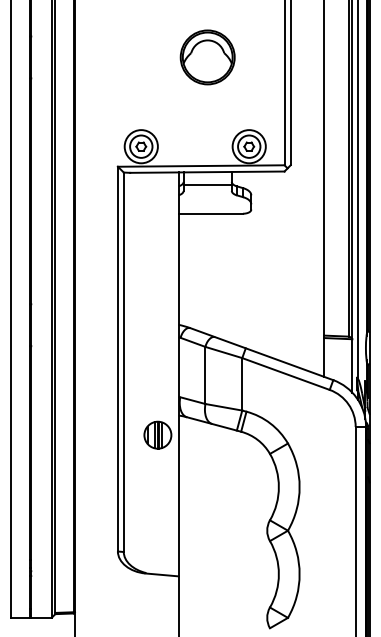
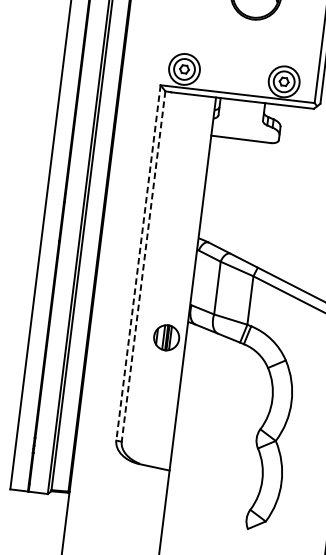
line: (207, 184) -> (241, 111), removed
line: (117, 359) -> (138, 263), solid -> dashed
line: (123, 362) -> (143, 266), solid -> dashed

